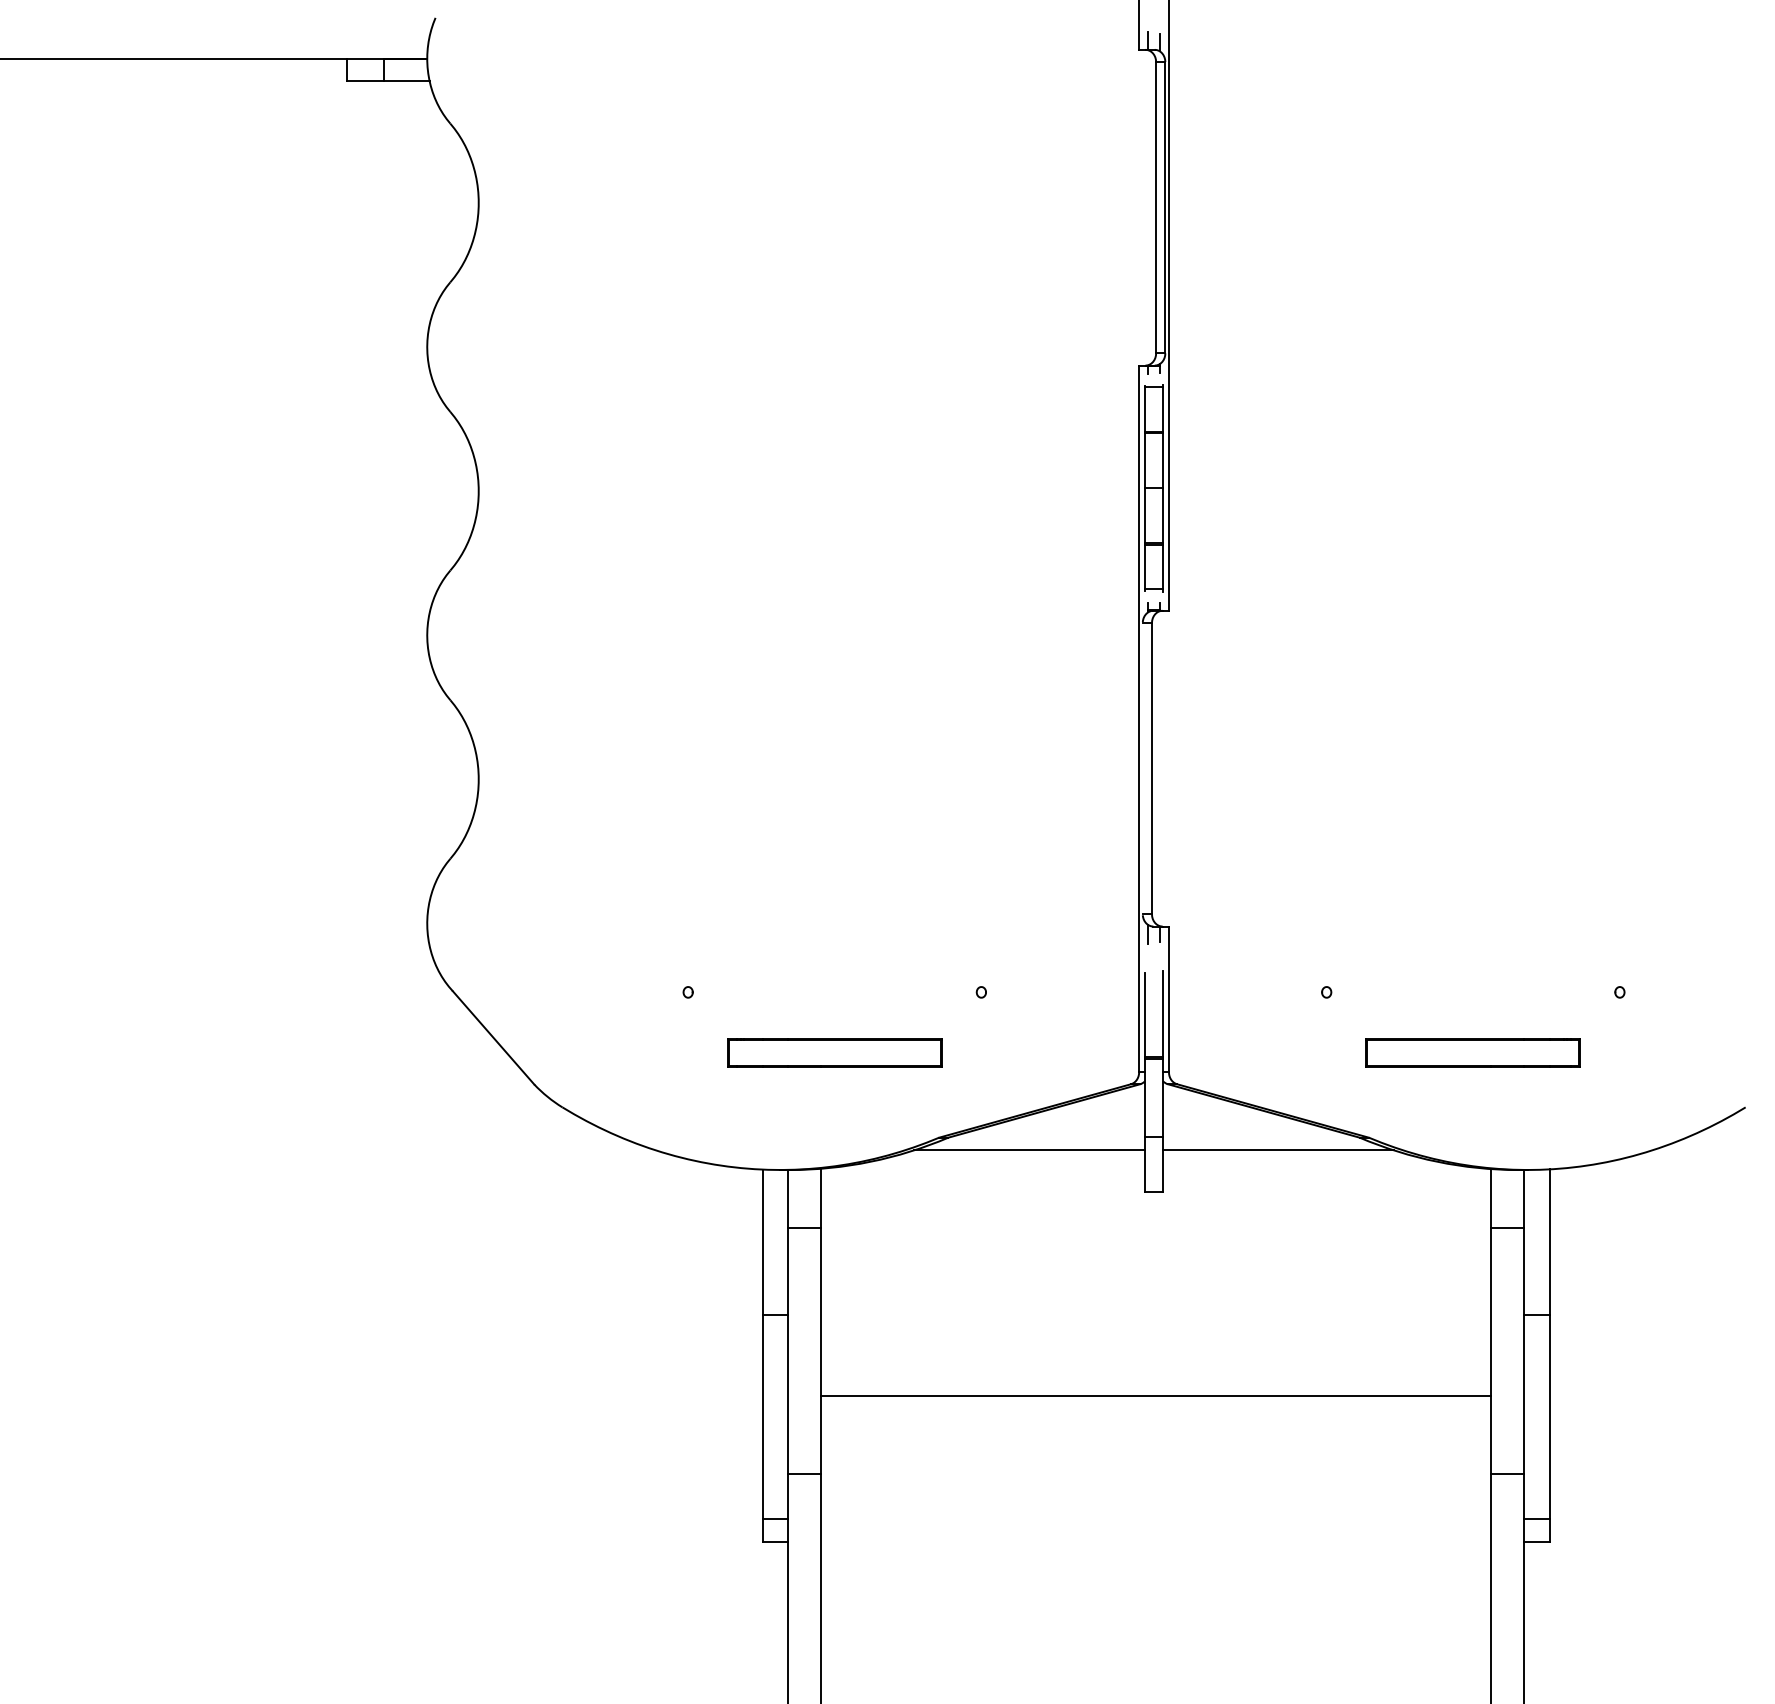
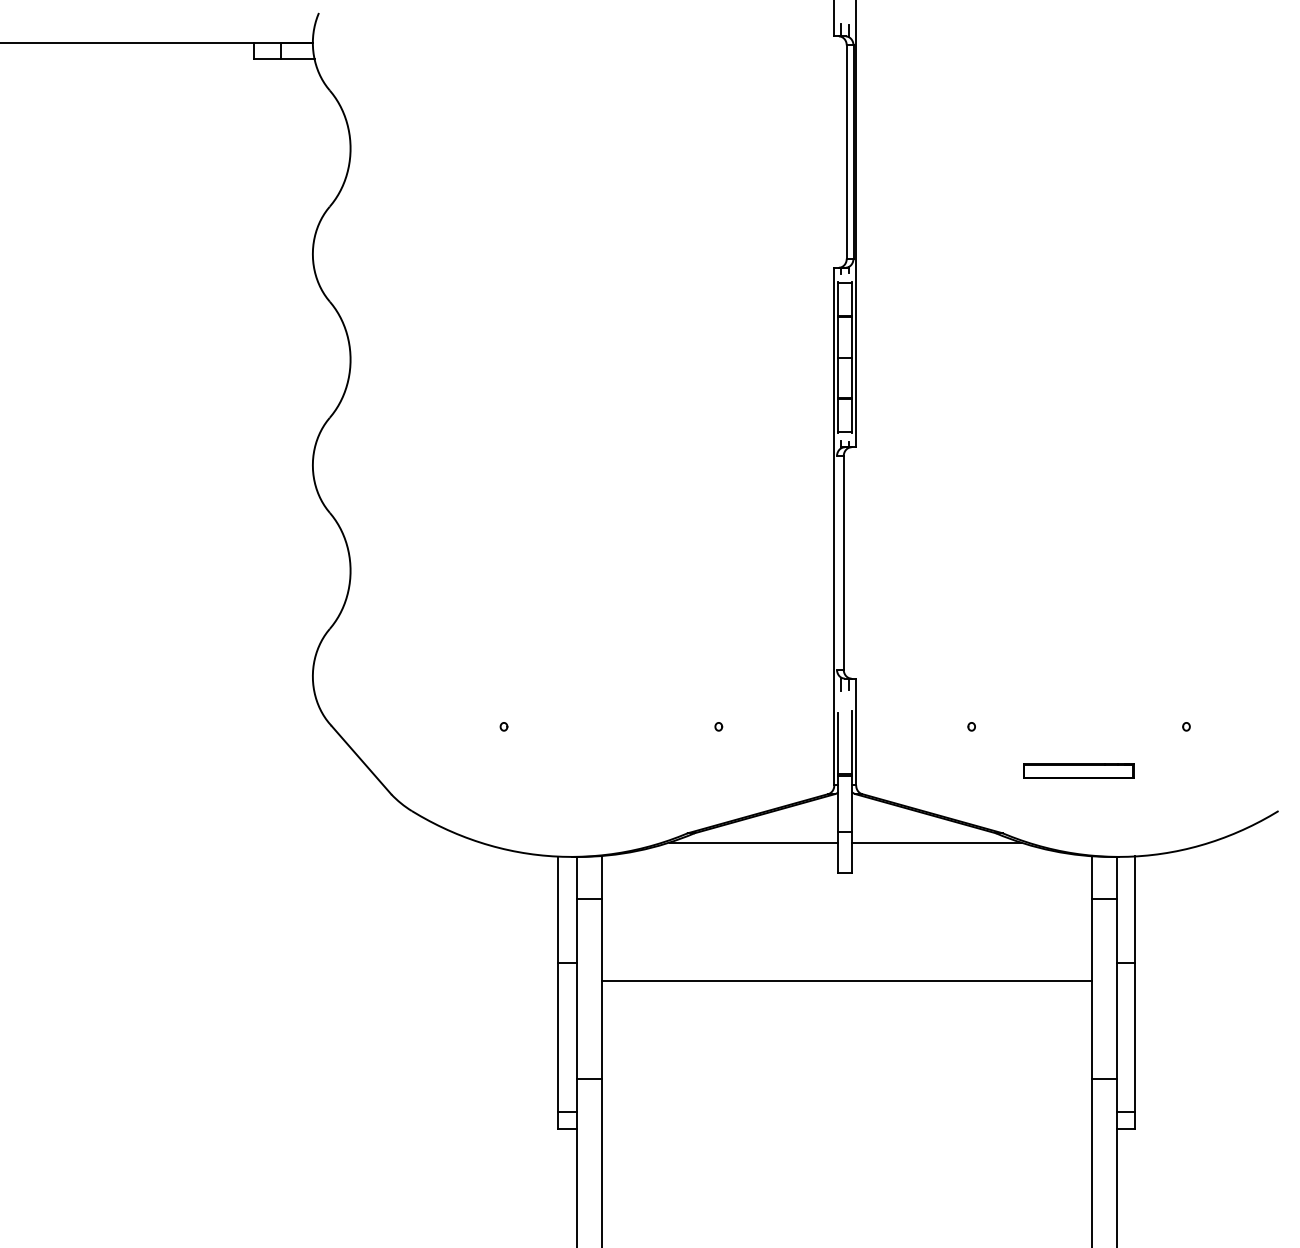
part: (834, 1052) -> (611, 770), removed
part: (1472, 1052) -> (1078, 770), size x0.7
line: (1156, 1396) -> (847, 981), moved

